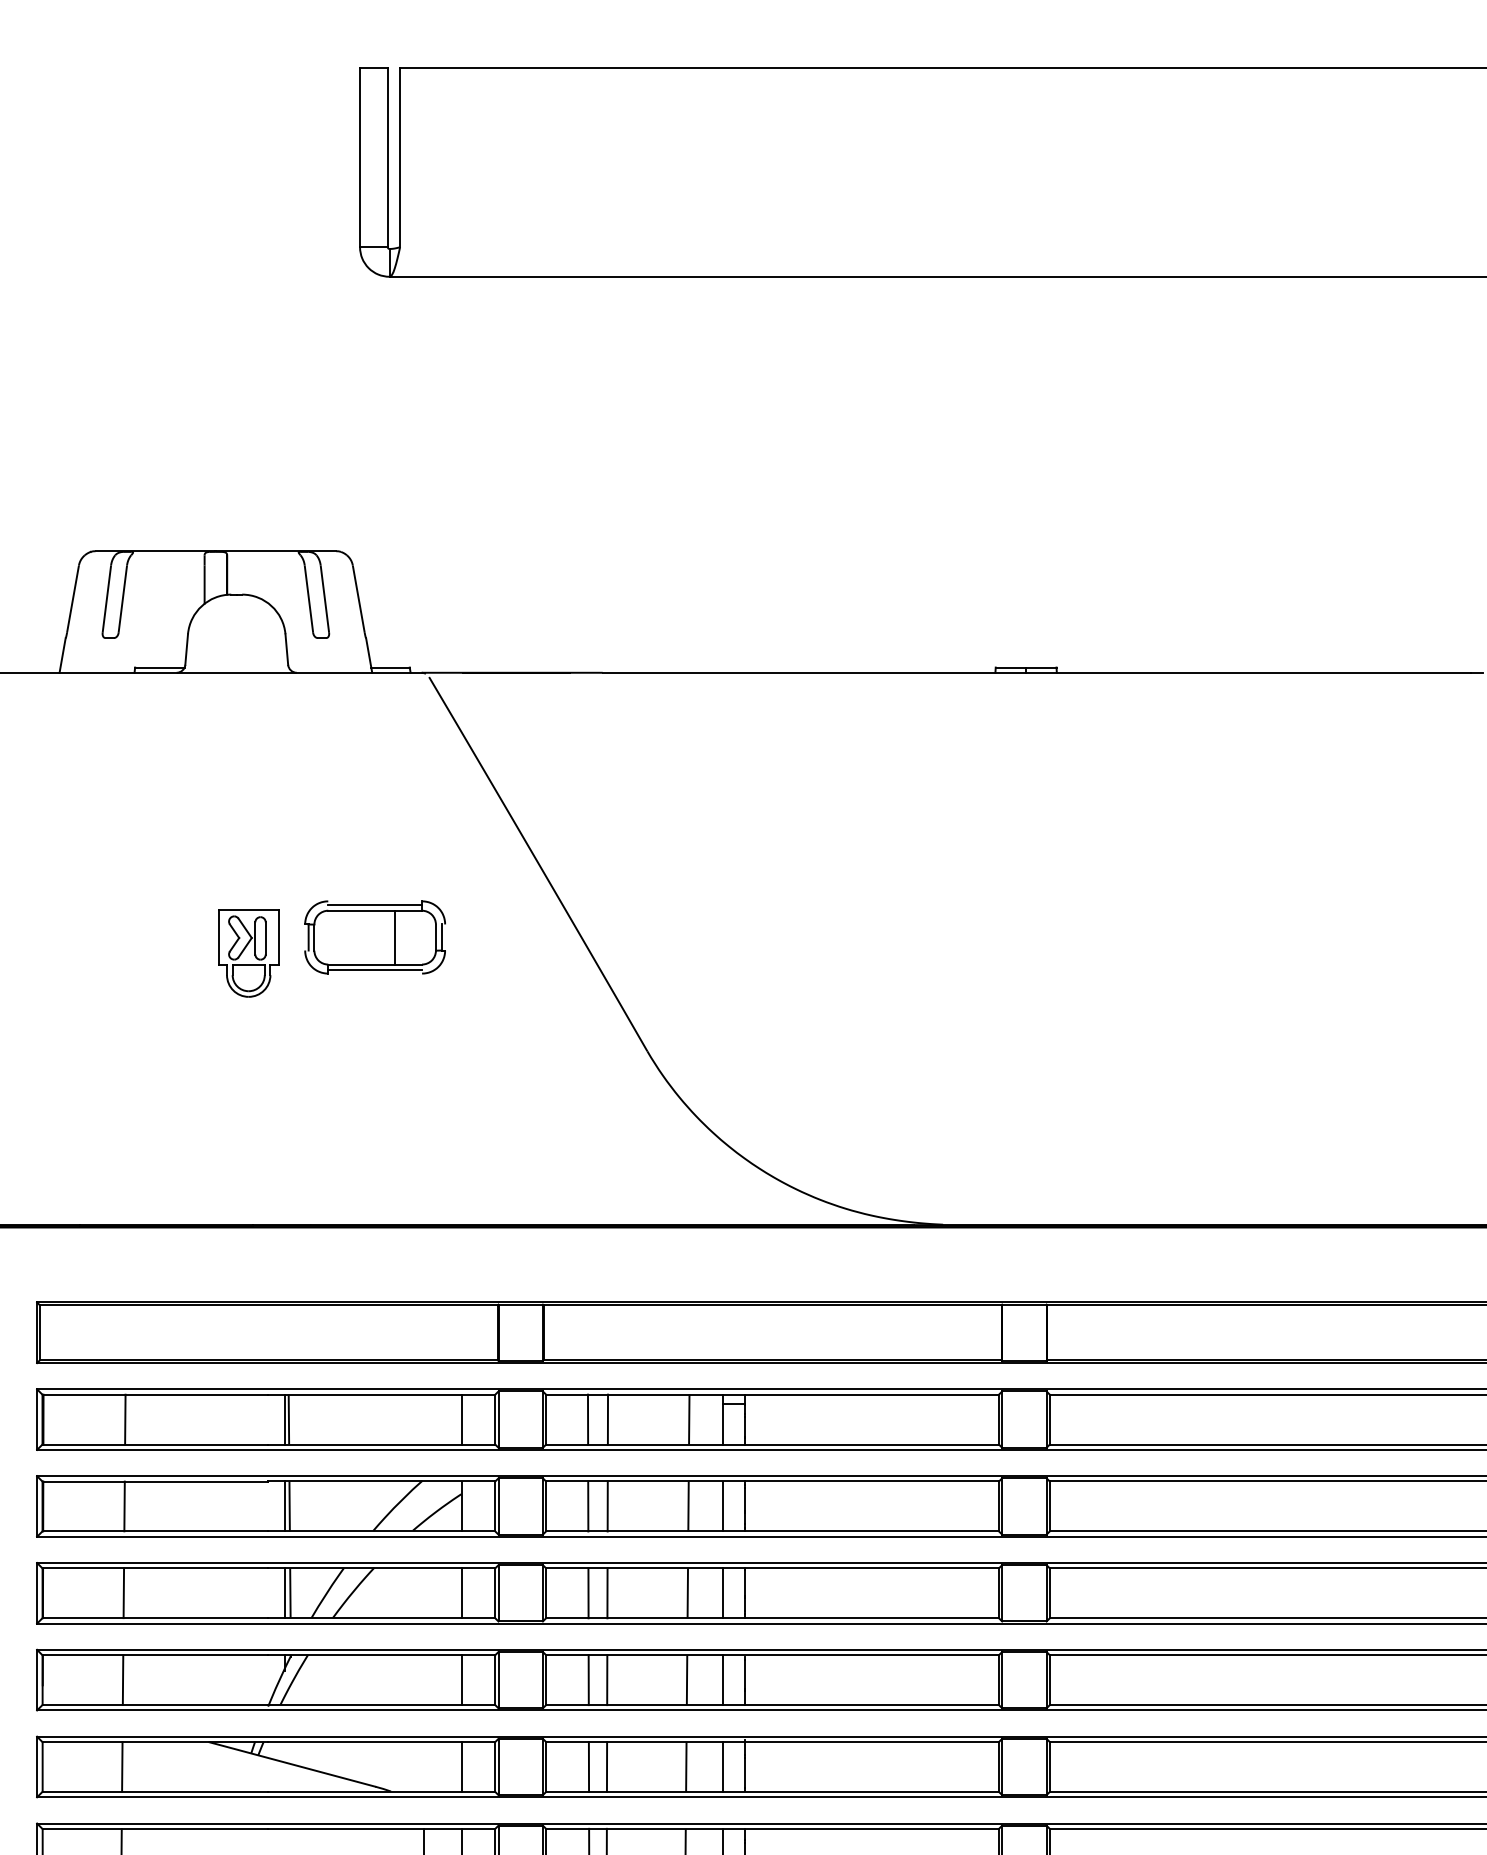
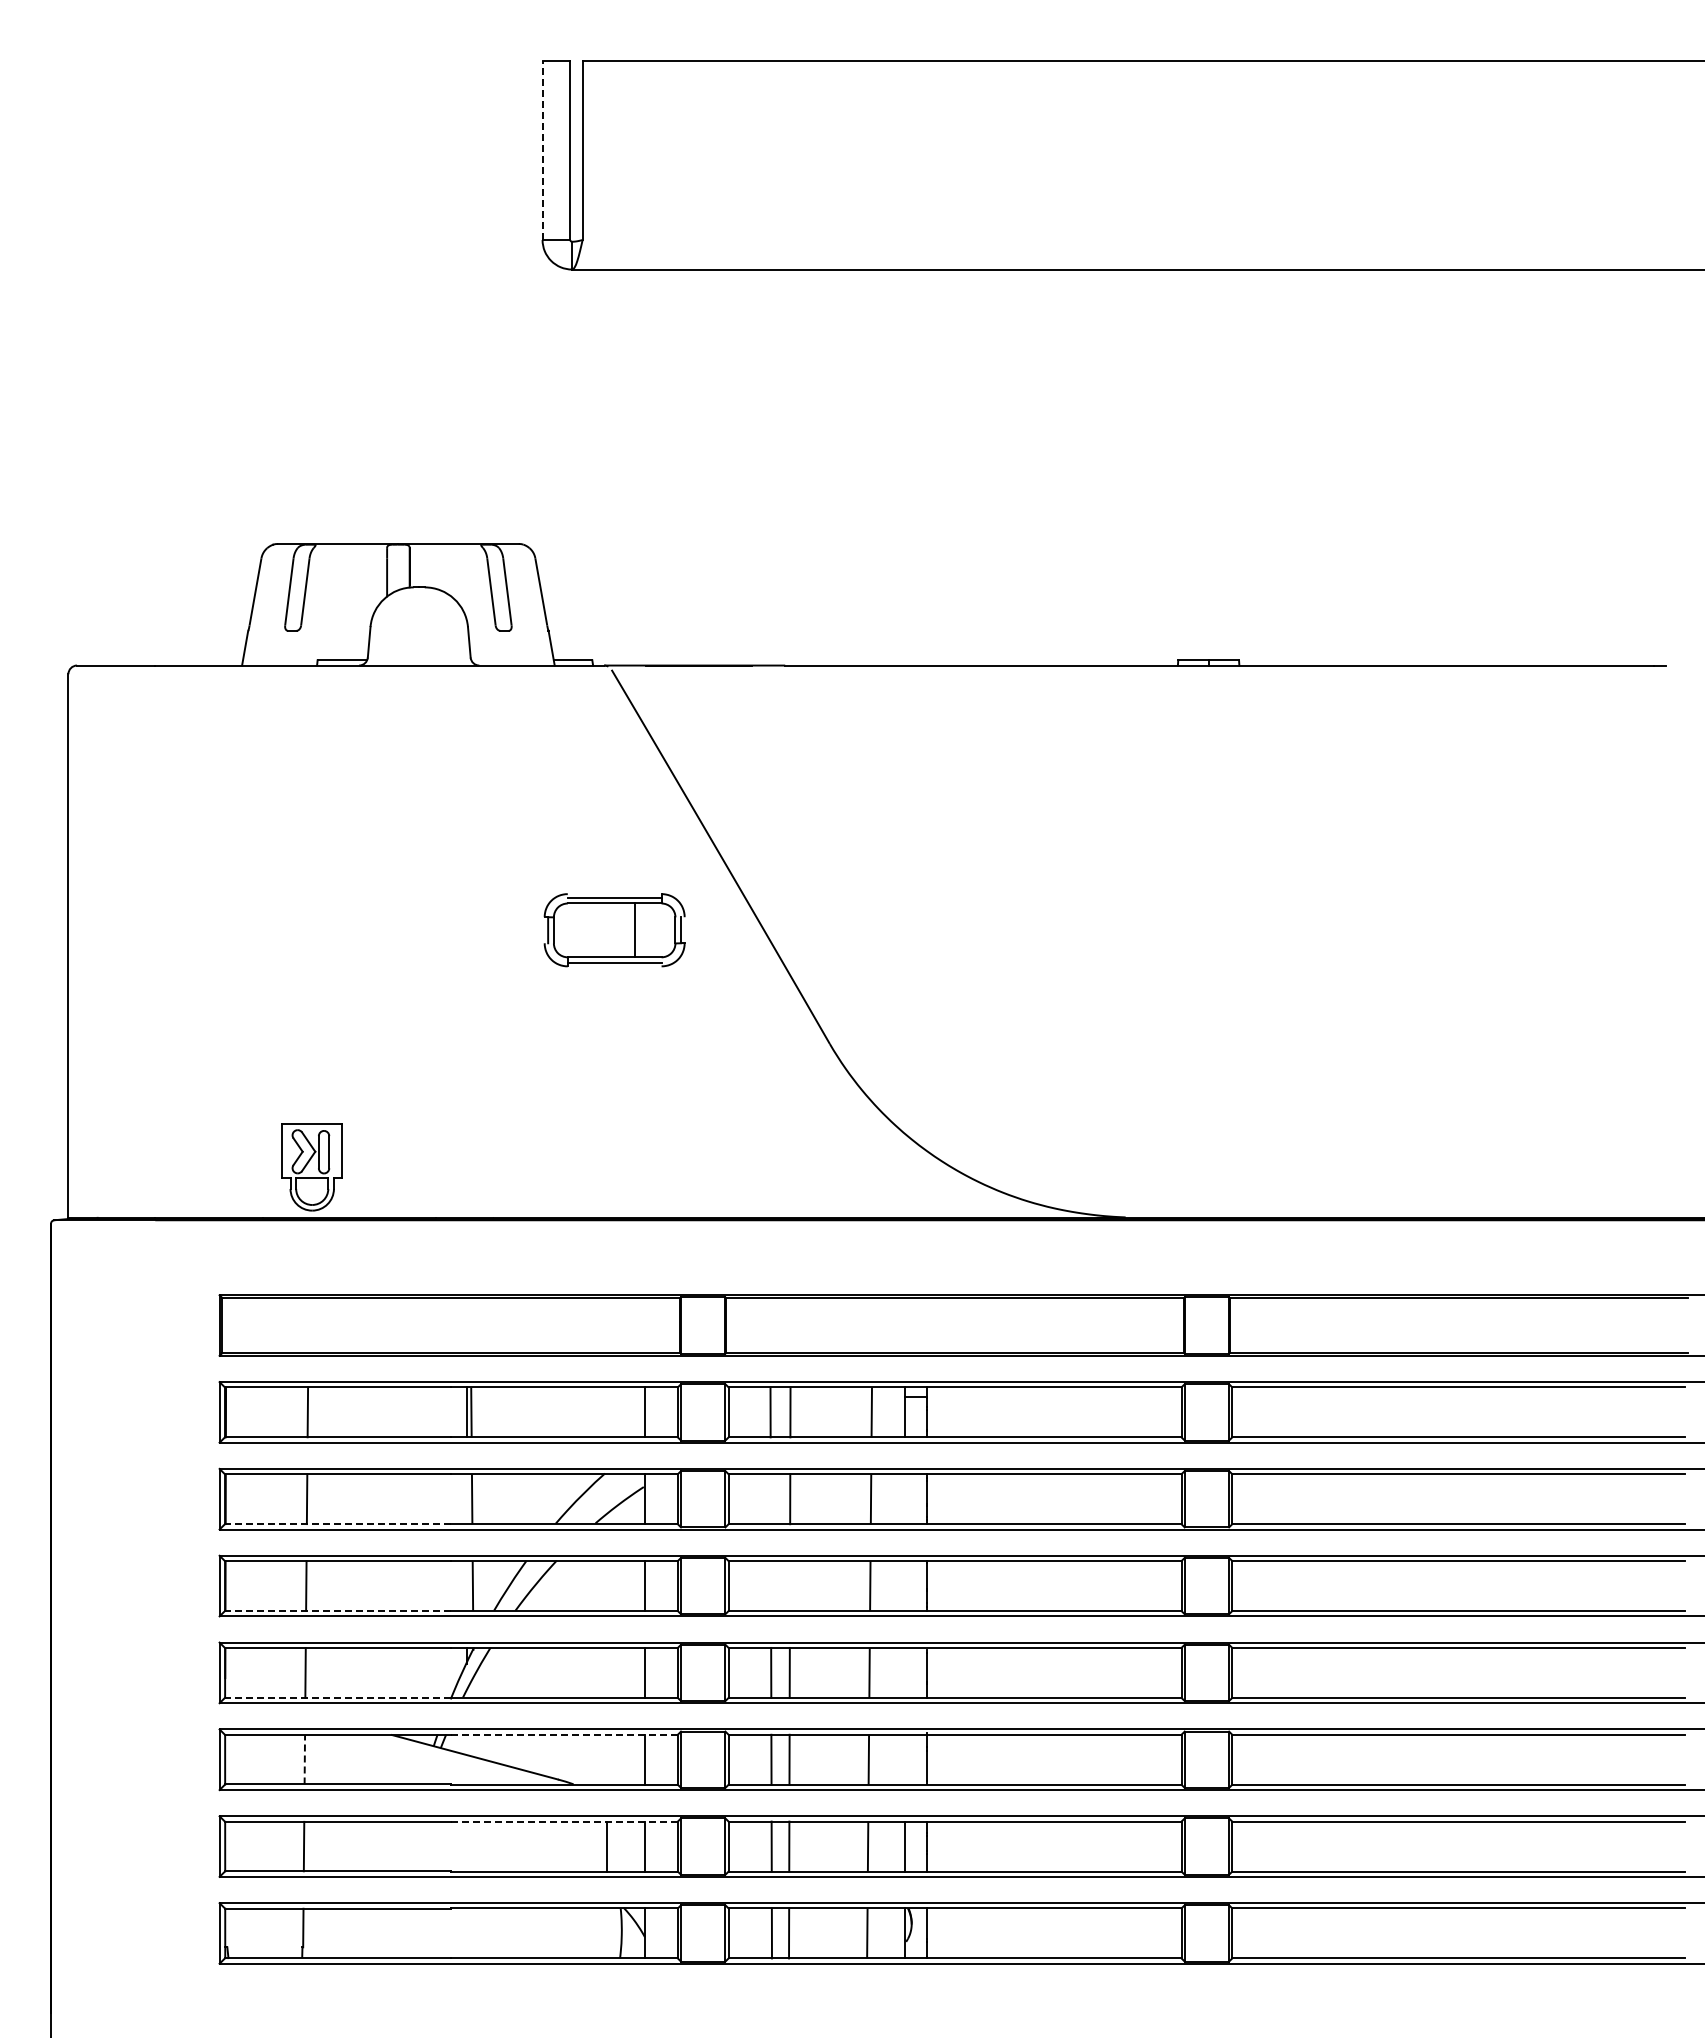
line: (359, 157) -> (542, 150), solid -> dashed
part: (374, 937) -> (614, 930), moved
part: (247, 953) -> (311, 1167), moved
line: (284, 1506) -> (467, 1499), removed
line: (587, 1506) -> (770, 1499), removed
line: (722, 1506) -> (905, 1499), removed
line: (154, 1531) -> (337, 1524), solid -> dashed
line: (284, 1593) -> (467, 1586), removed
line: (587, 1593) -> (770, 1586), removed
line: (606, 1593) -> (789, 1586), removed
line: (722, 1593) -> (905, 1586), removed
line: (154, 1617) -> (337, 1610), solid -> dashed
line: (722, 1679) -> (905, 1672), removed
line: (154, 1704) -> (337, 1697), solid -> dashed
line: (381, 1741) -> (564, 1734), solid -> dashed
line: (121, 1766) -> (304, 1759), solid -> dashed
line: (722, 1766) -> (905, 1759), removed
line: (381, 1828) -> (564, 1821), solid -> dashed

